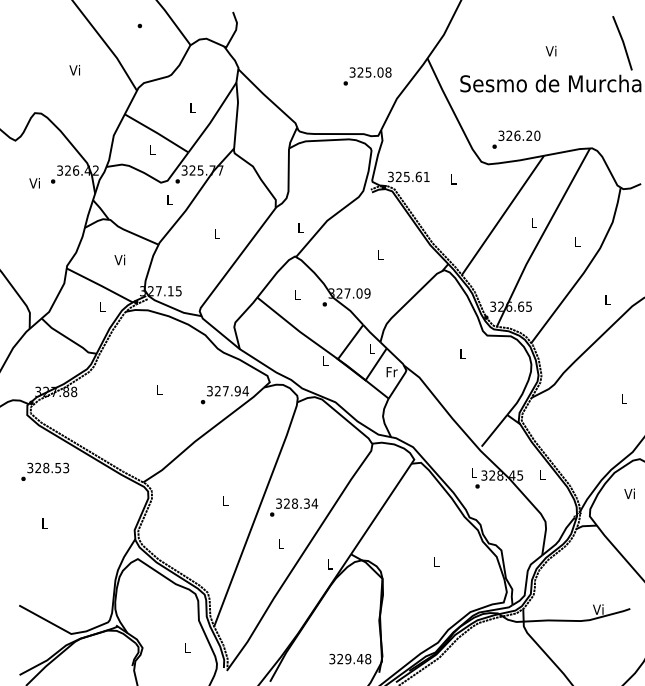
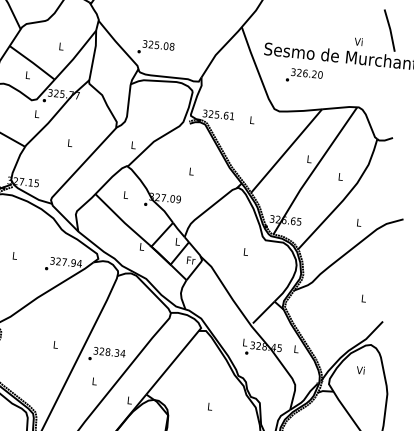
text: (550, 50) -> (358, 41), moved
text: (367, 76) -> (156, 48), moved
text: (516, 139) -> (304, 76), moved

